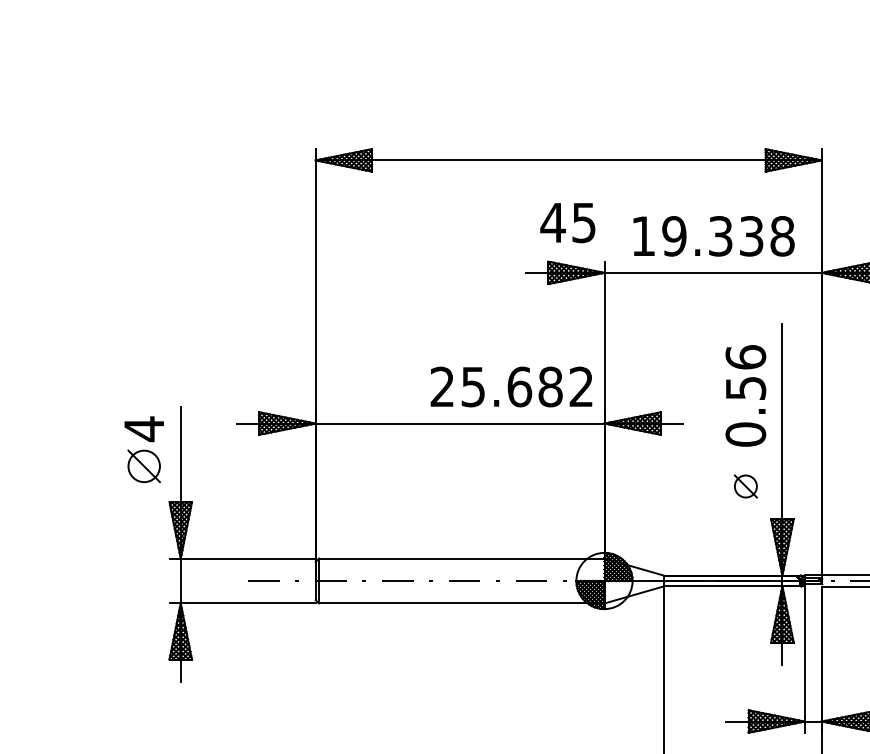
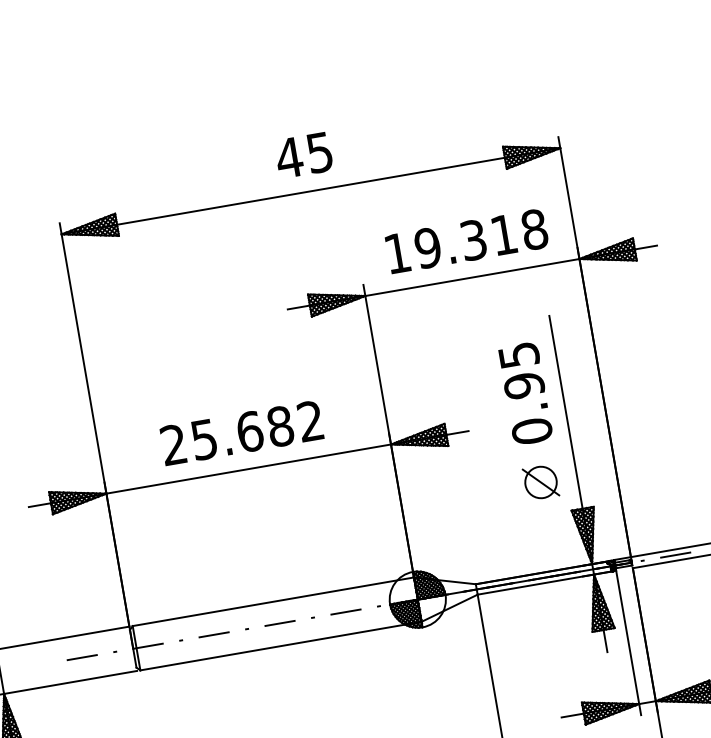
text: (567, 223) -> (303, 156), moved
text: (751, 236) -> (504, 235), 19.338 -> 19.318
text: (745, 372) -> (521, 370), 0.56 -> 0.95
text: (511, 386) -> (241, 432), moved
part: (745, 486) -> (540, 482), size x1.43

